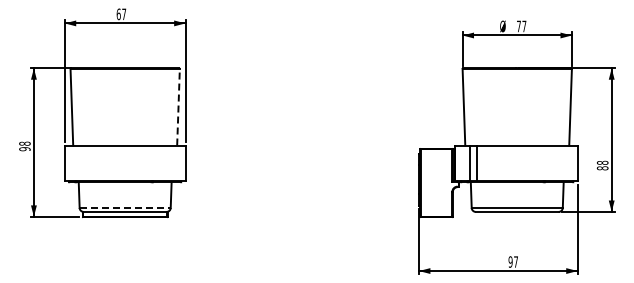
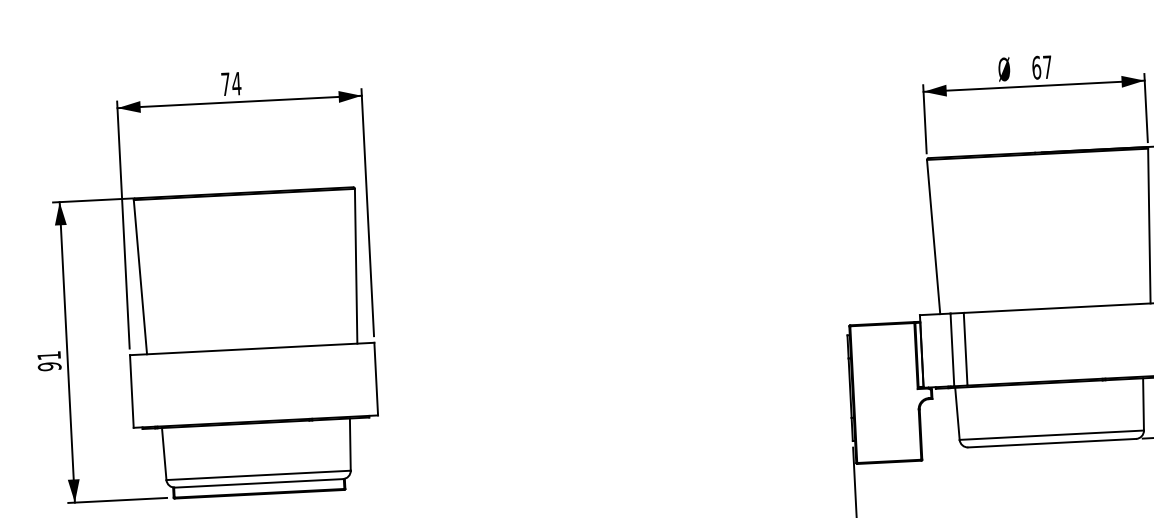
text: (121, 14) -> (231, 84), 67 -> 74
text: (518, 26) -> (1035, 67), 77 -> 67
line: (178, 106) -> (356, 264), dashed -> solid
text: (24, 143) -> (48, 355), 98 -> 91
line: (125, 207) -> (259, 474), dashed -> solid

